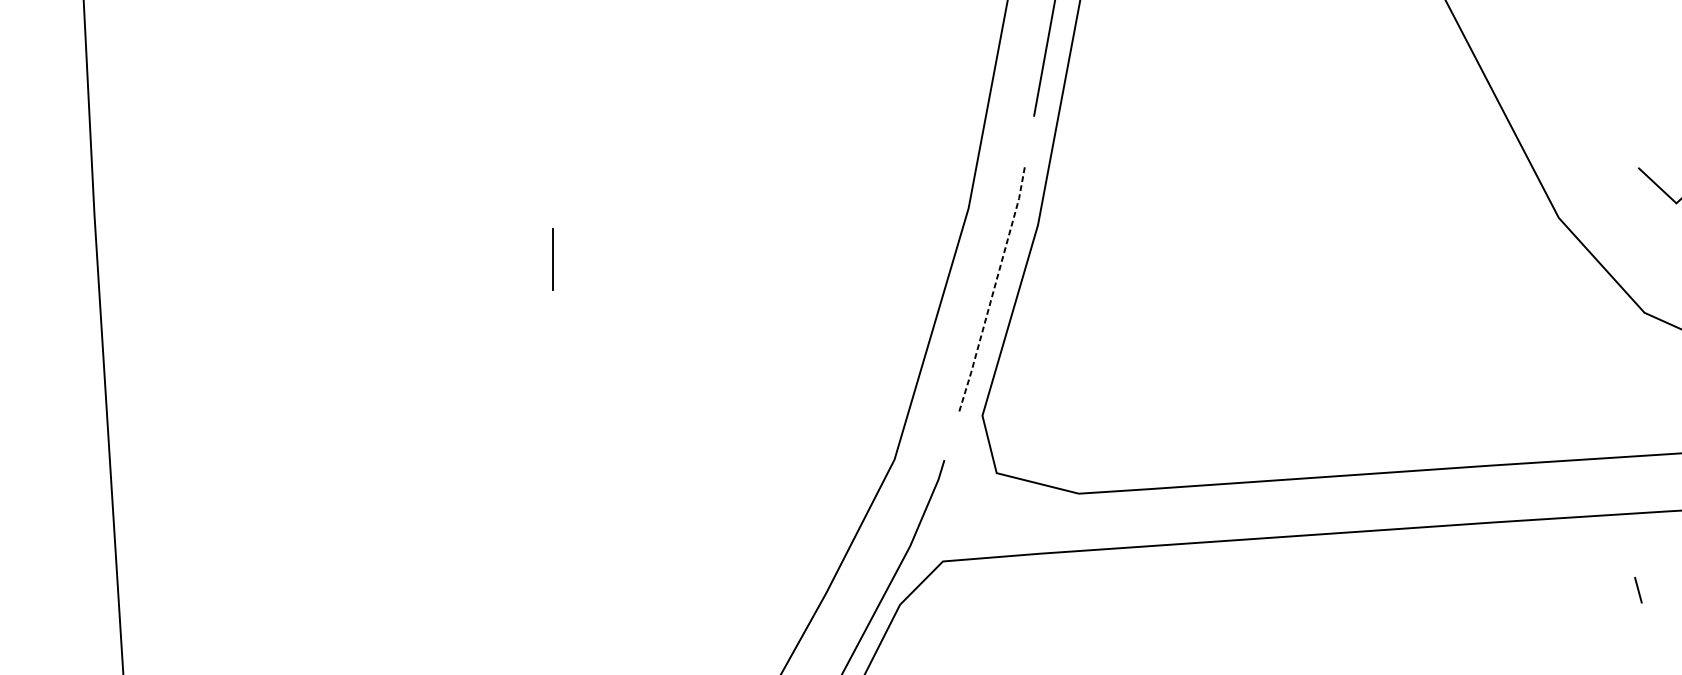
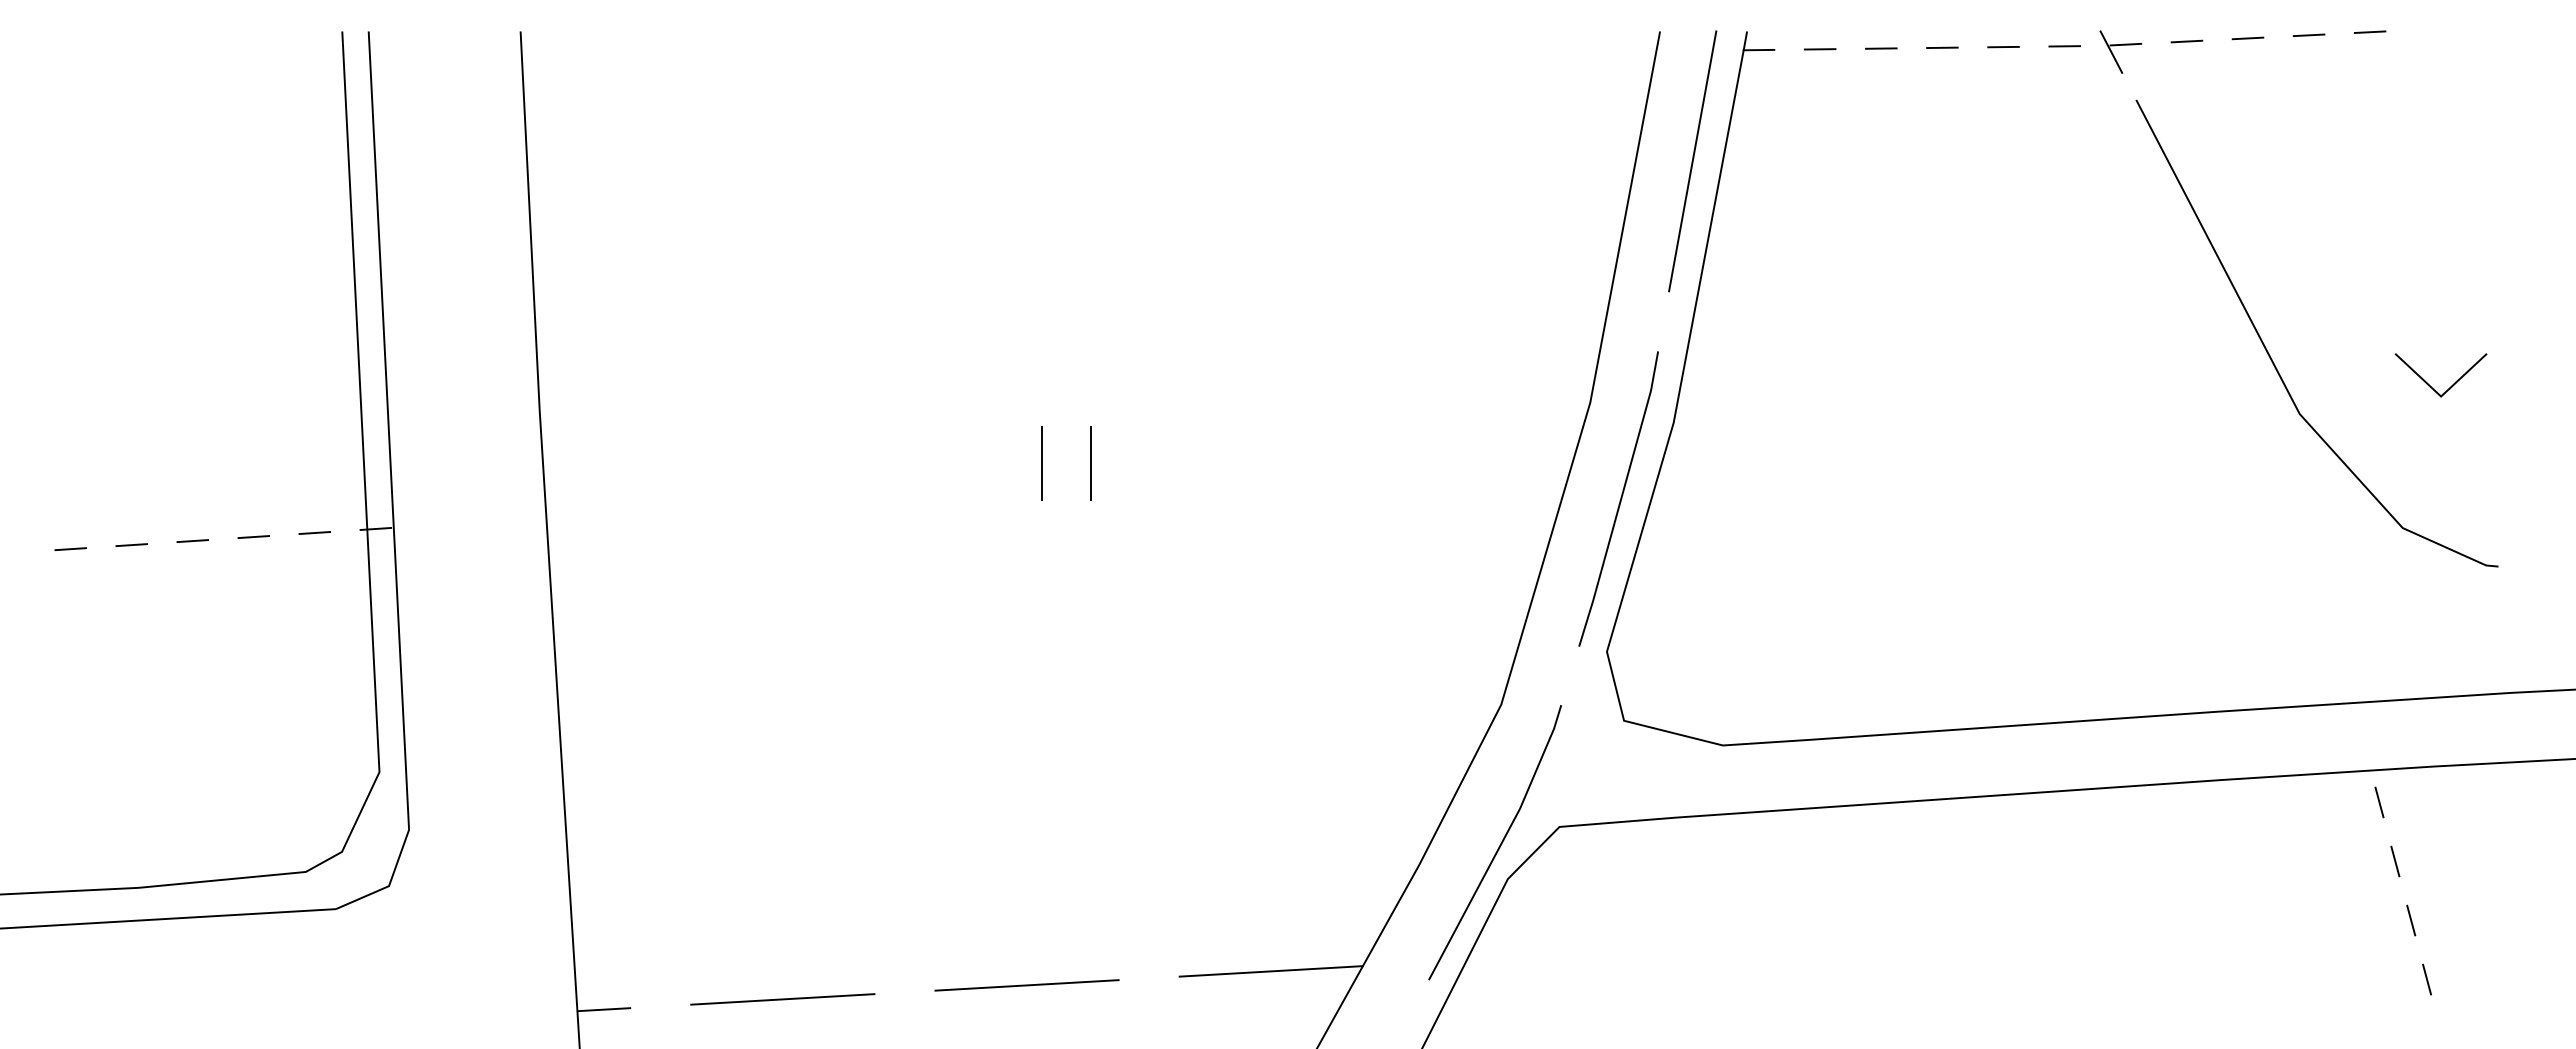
line: (512, 259) -> (1041, 463), added
line: (994, 289) -> (1621, 499), dashed -> solid
line: (1625, 541) -> (2379, 802), added
line: (1651, 639) -> (2411, 920), added

